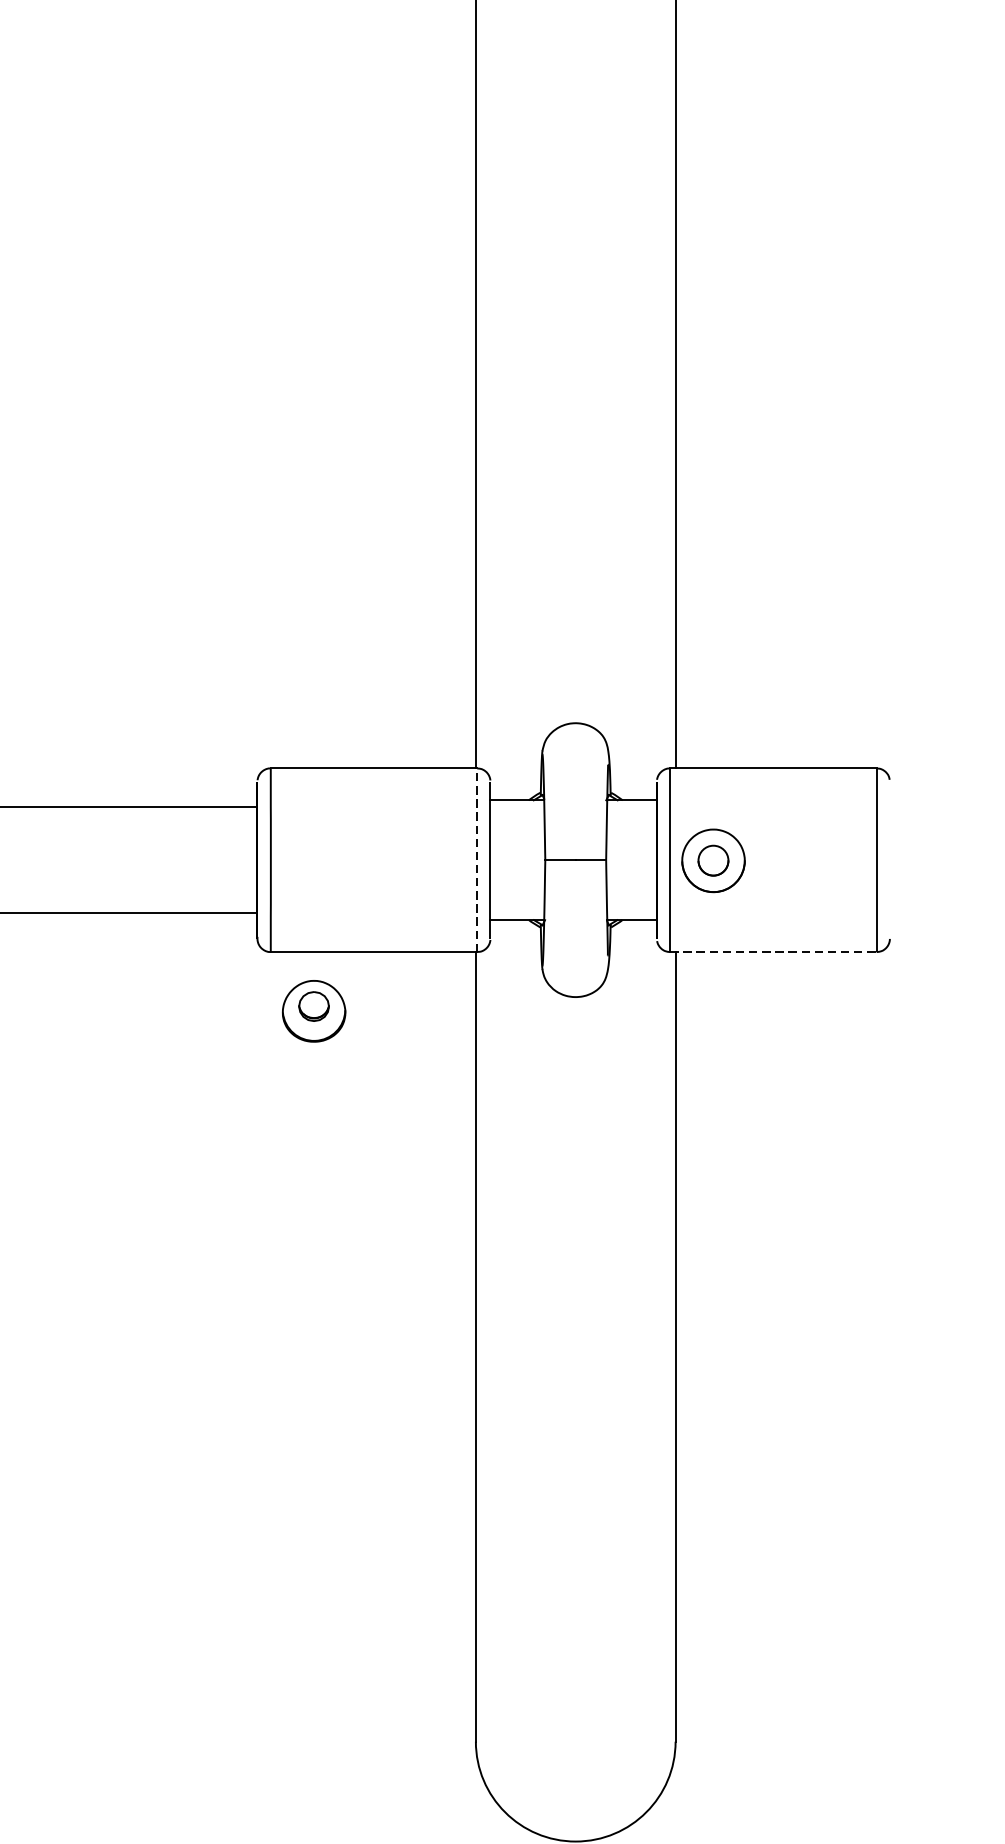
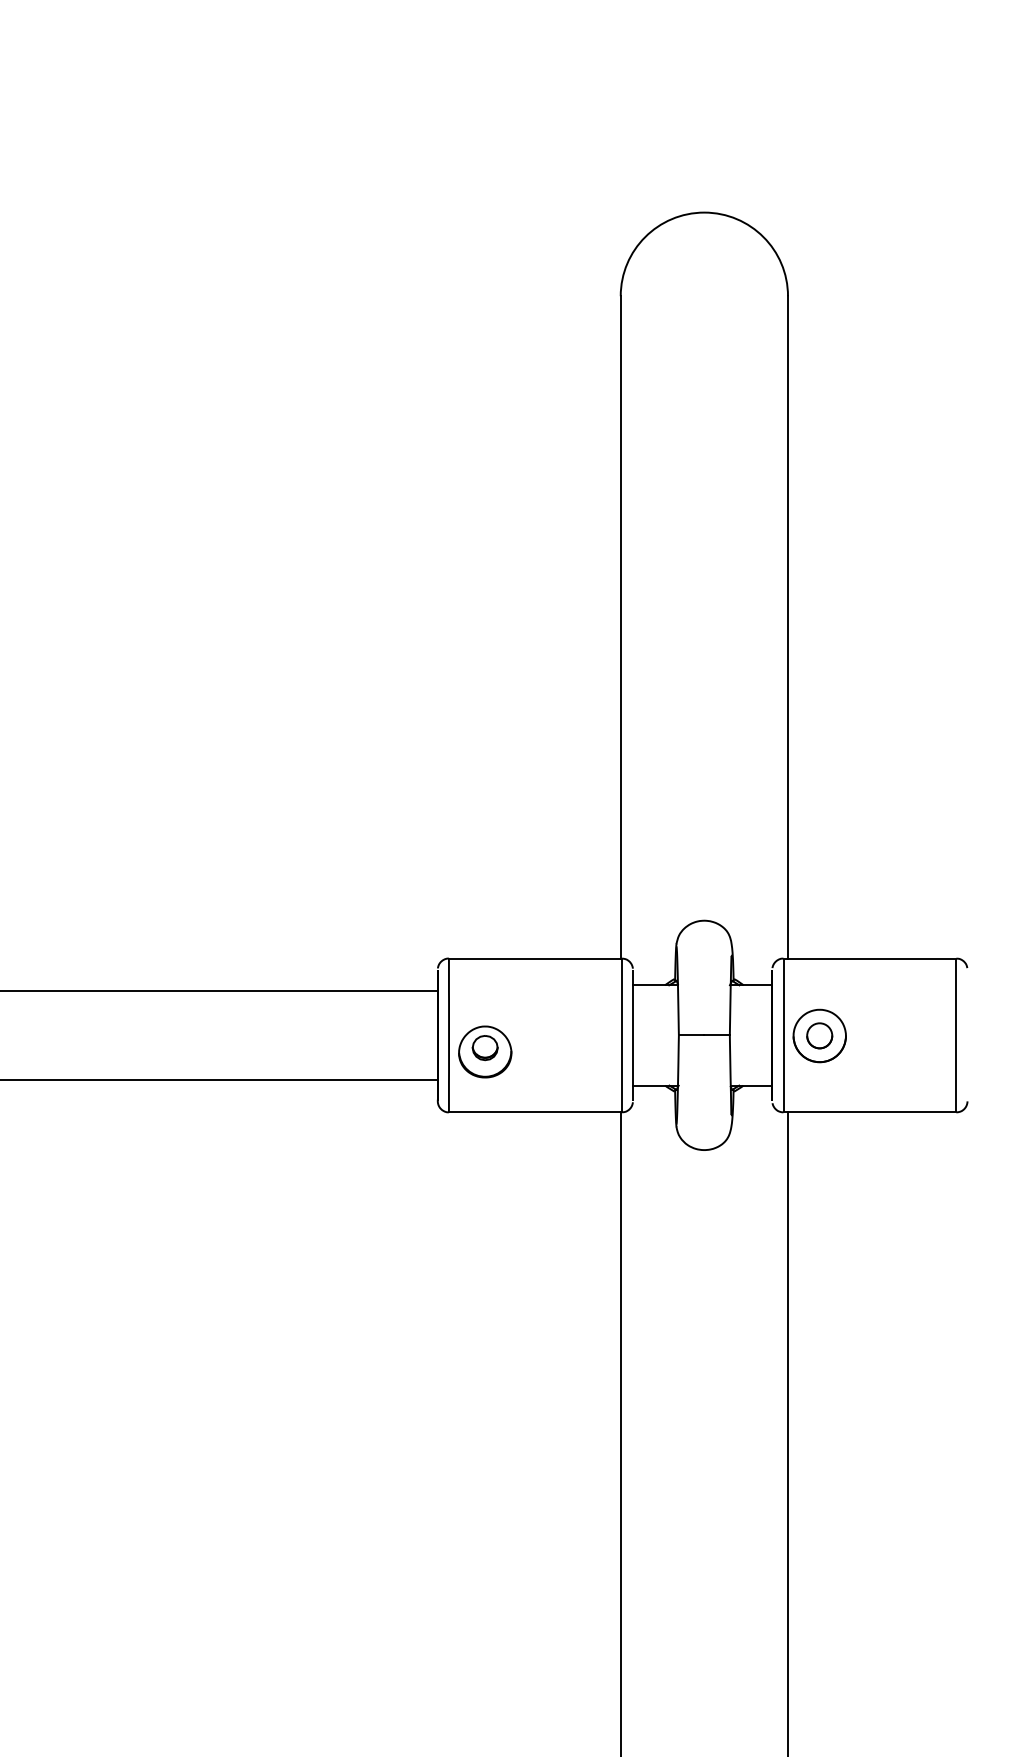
line: (476, 860) -> (621, 1035), dashed -> solid
line: (774, 952) -> (870, 1112), dashed -> solid
part: (314, 1010) -> (485, 1051), moved

